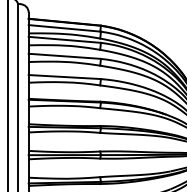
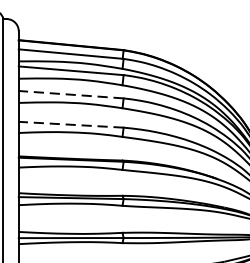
line: (64, 56) -> (70, 94), solid -> dashed
line: (64, 77) -> (70, 125), solid -> dashed

